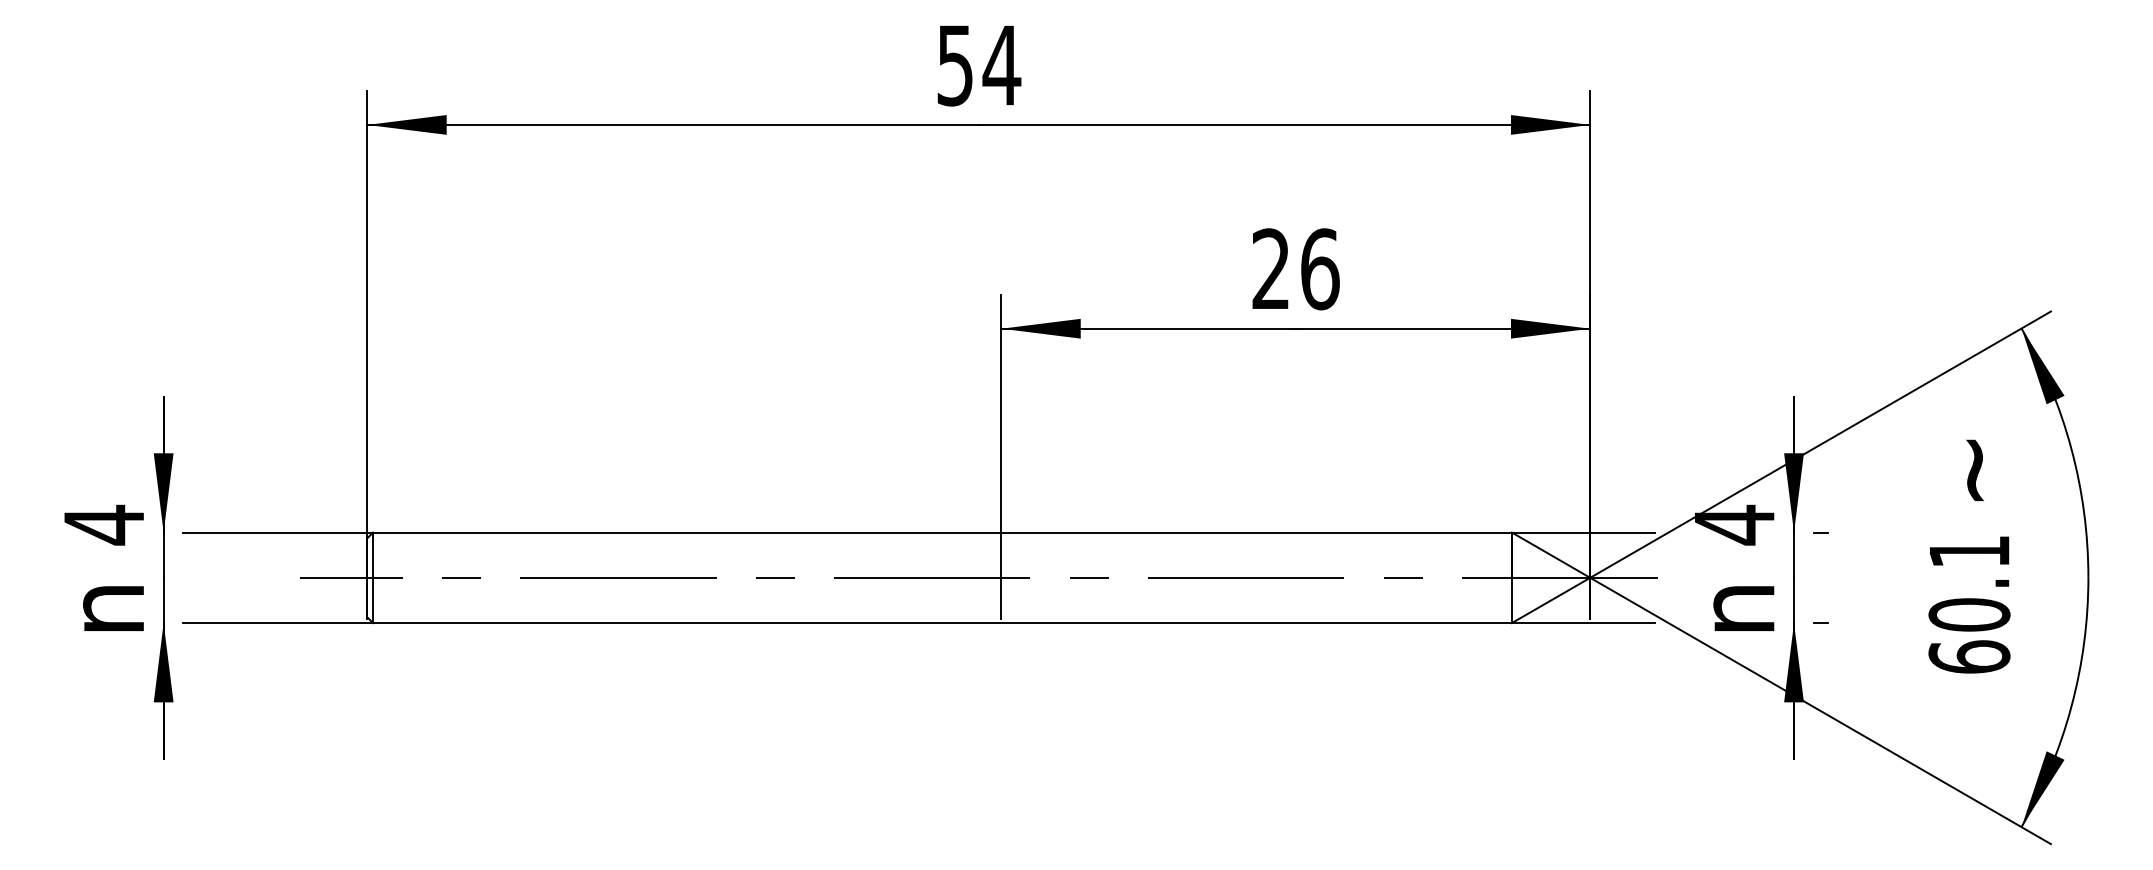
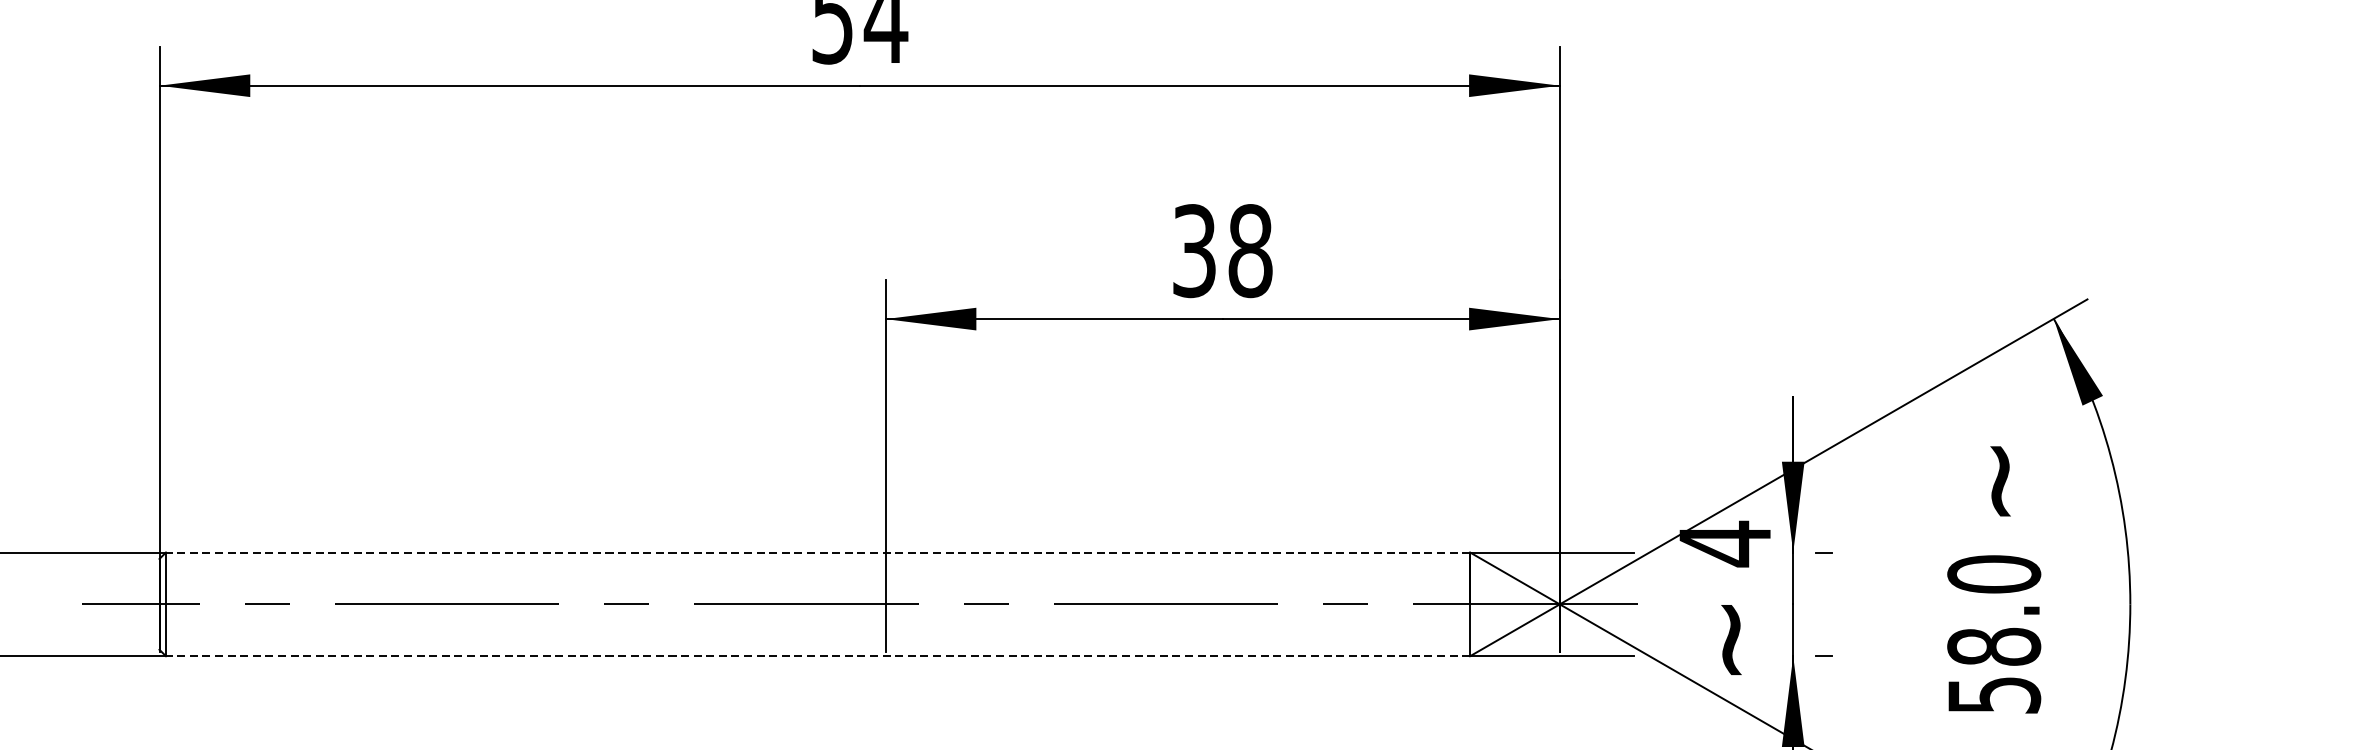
text: (1295, 269) -> (1222, 251), 26 -> 38
line: (942, 532) -> (818, 552), solid -> dashed
text: (1969, 604) -> (1994, 634), 60.1 -> 58.0
text: (1743, 608) -> (1735, 639), n -> ~
line: (942, 623) -> (818, 656), solid -> dashed

